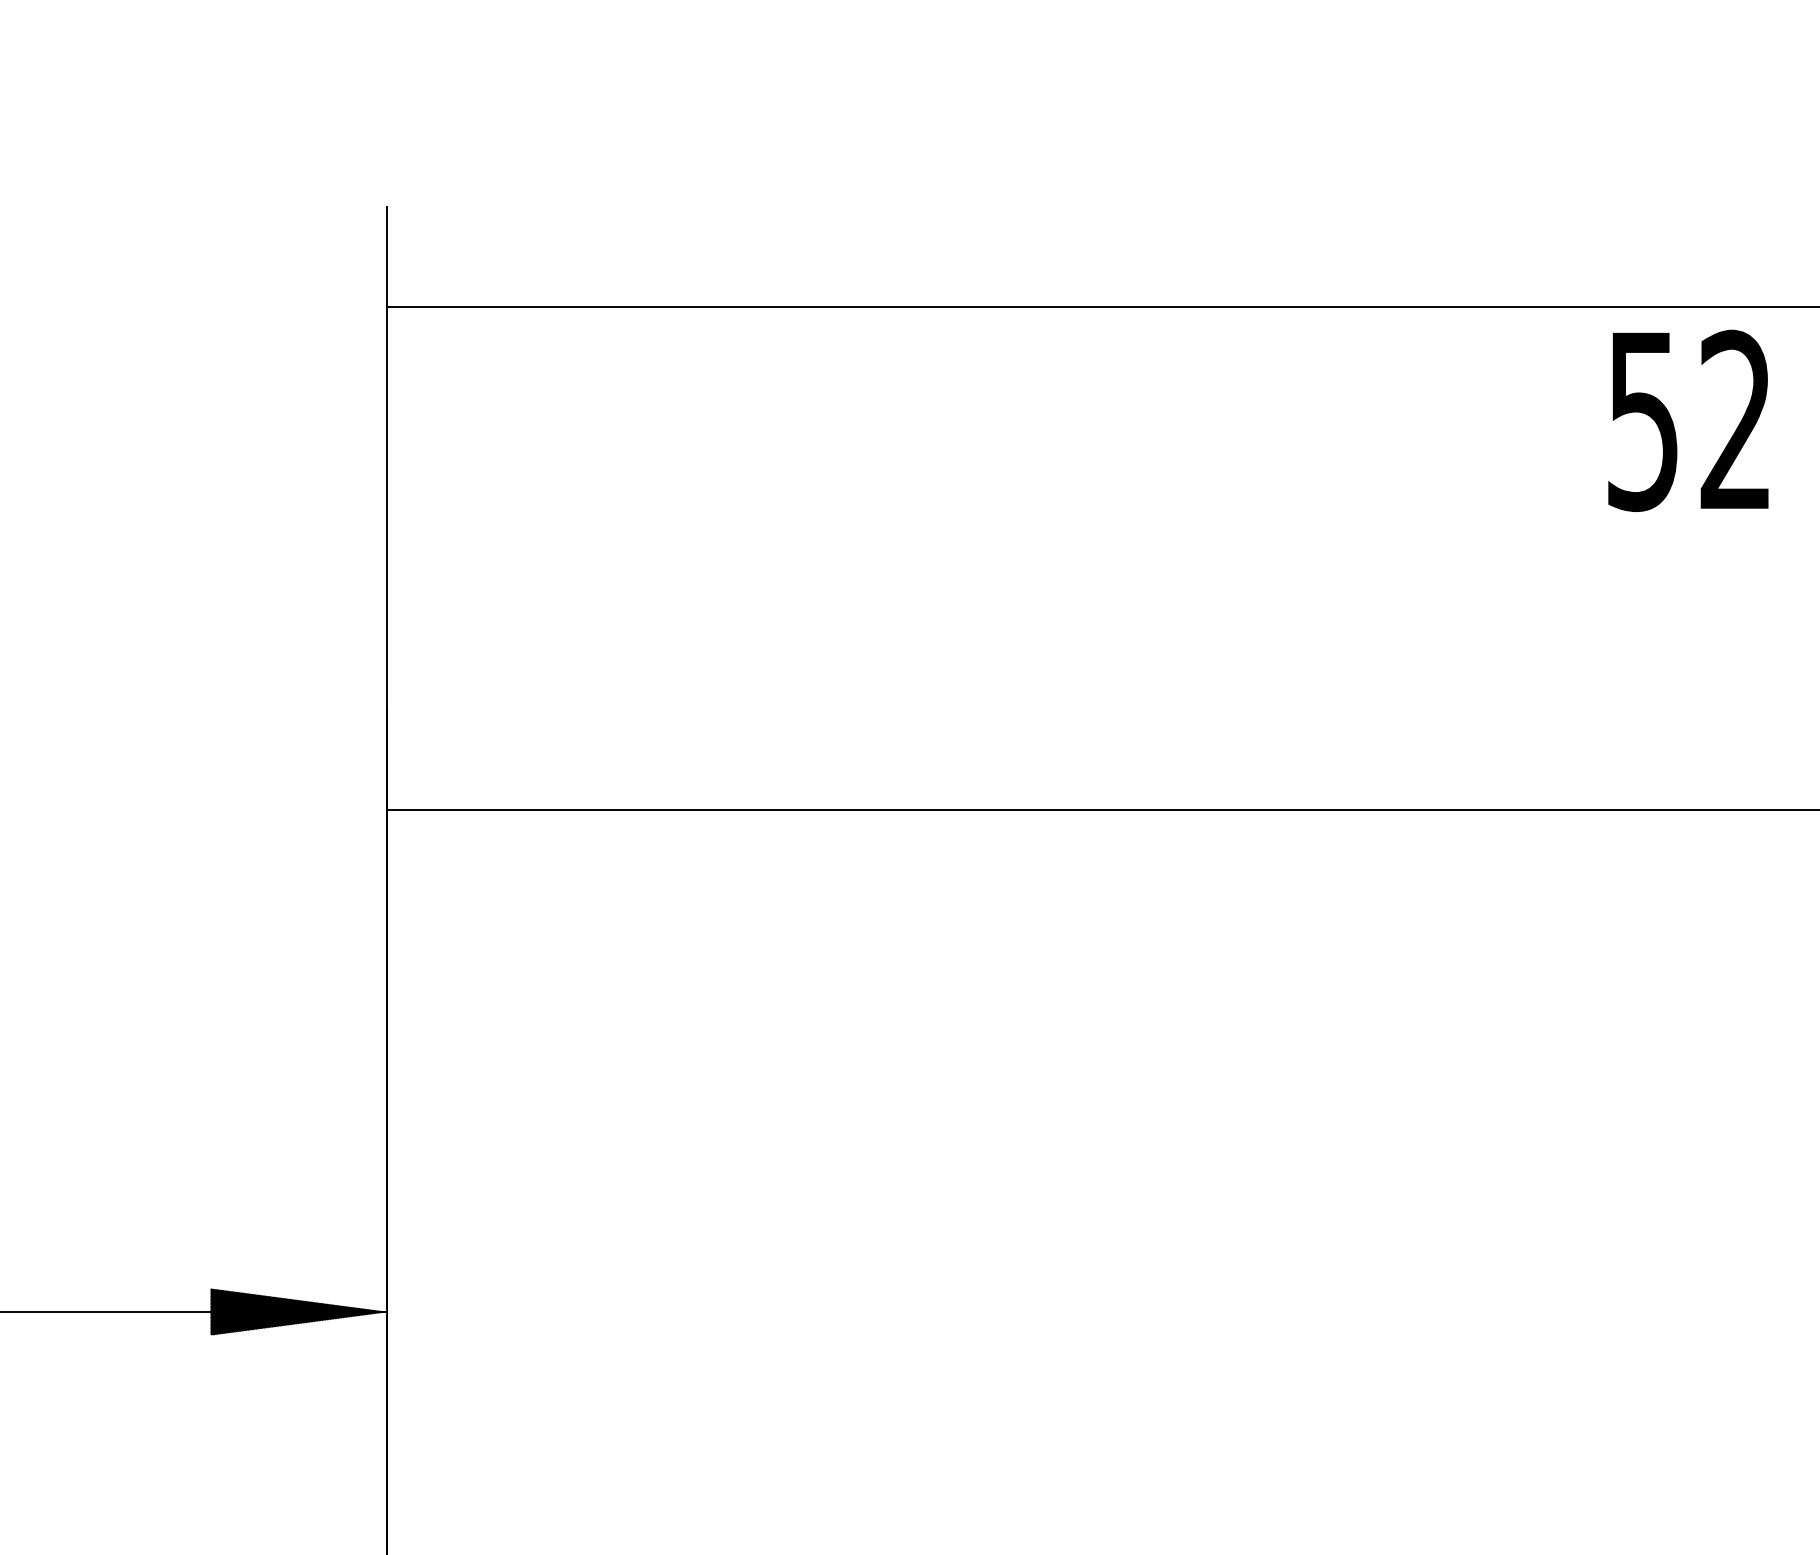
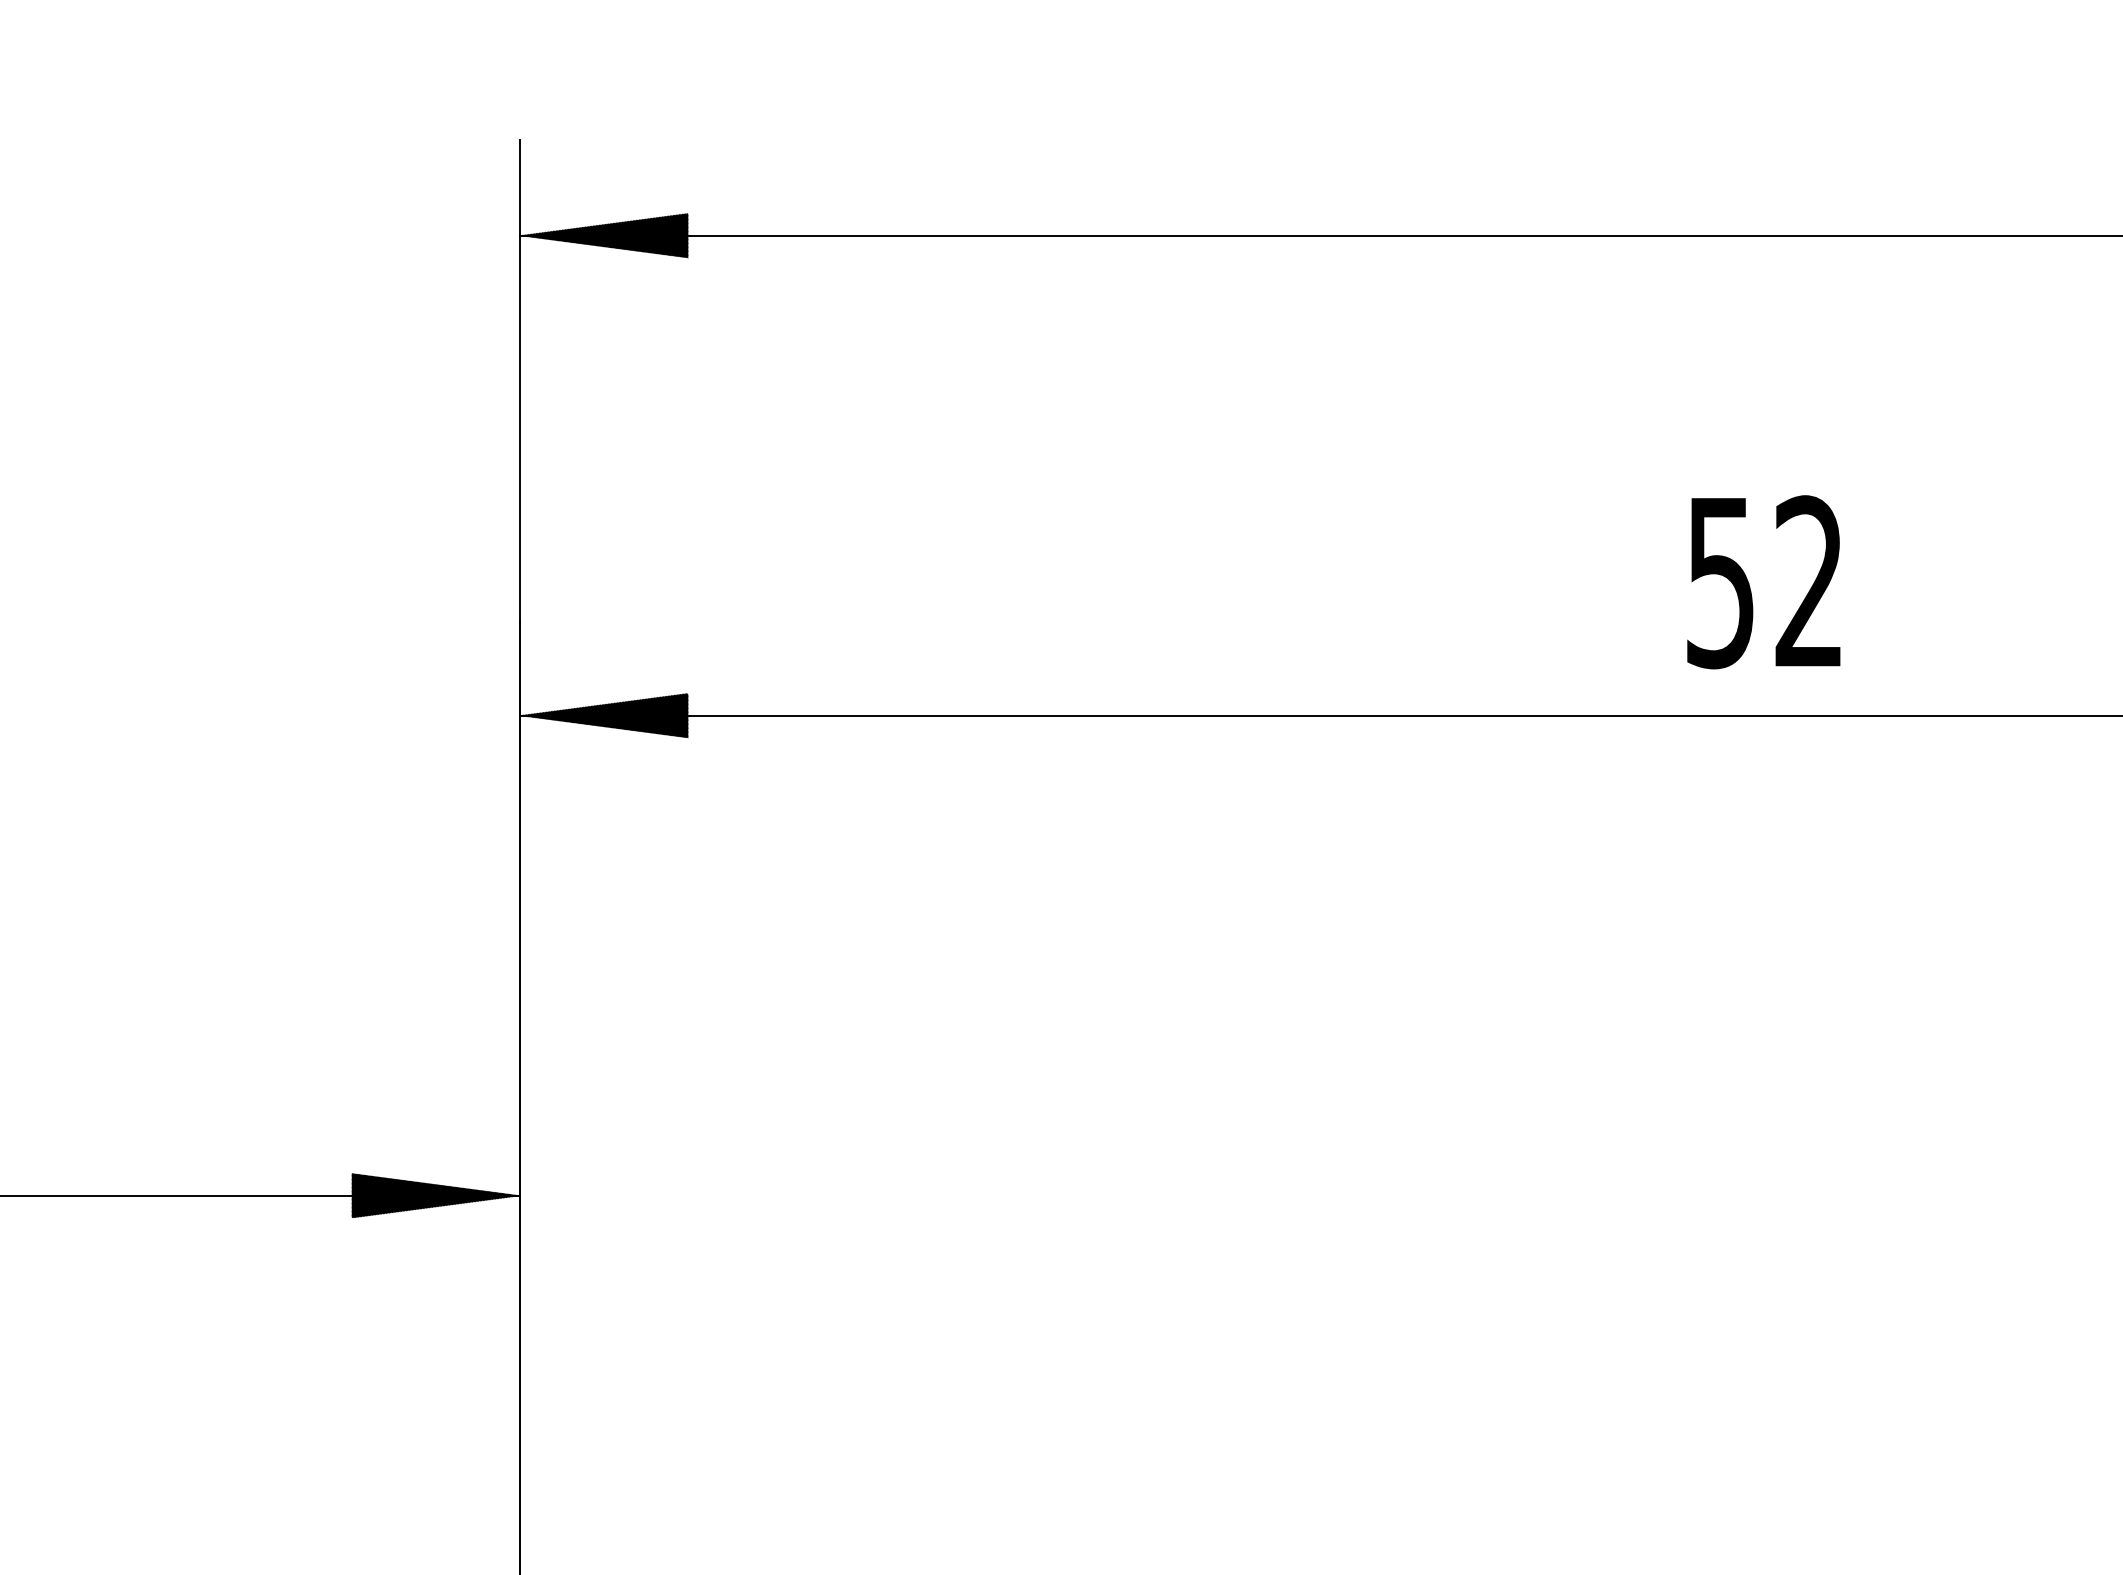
hatch: (475, 307) -> (604, 235), added
text: (1688, 421) -> (1763, 582), moved
hatch: (475, 809) -> (604, 715), added

